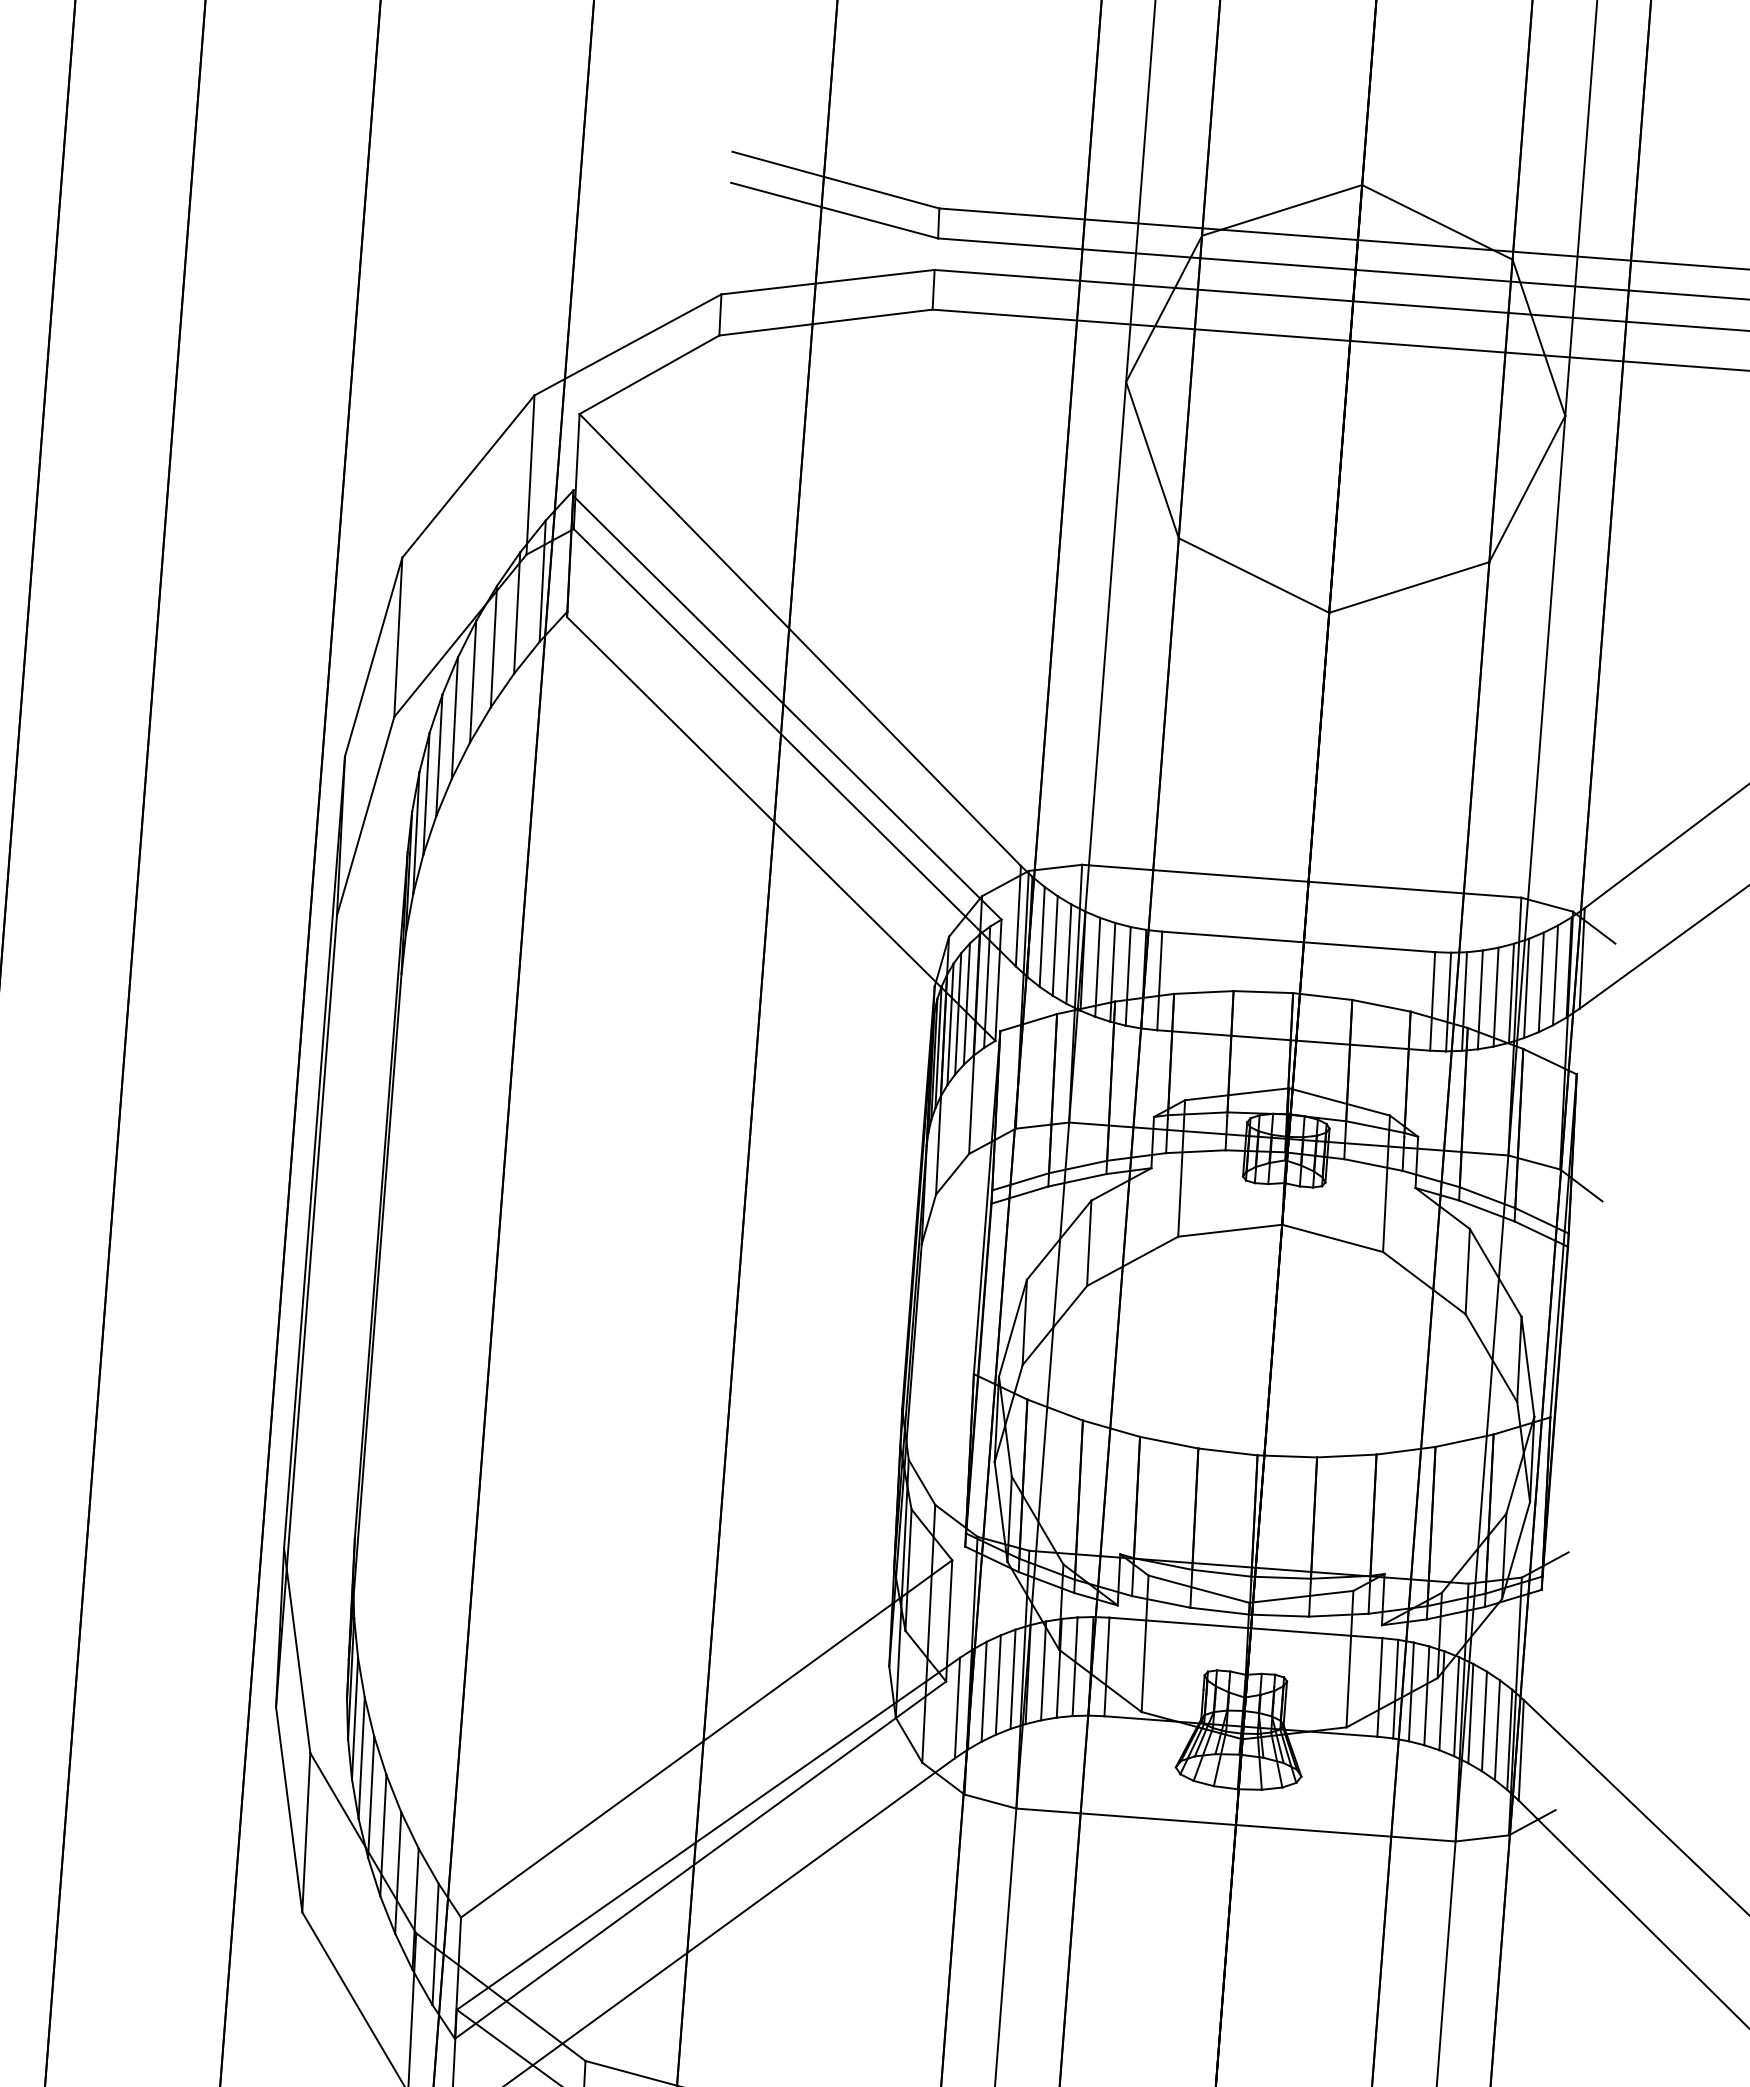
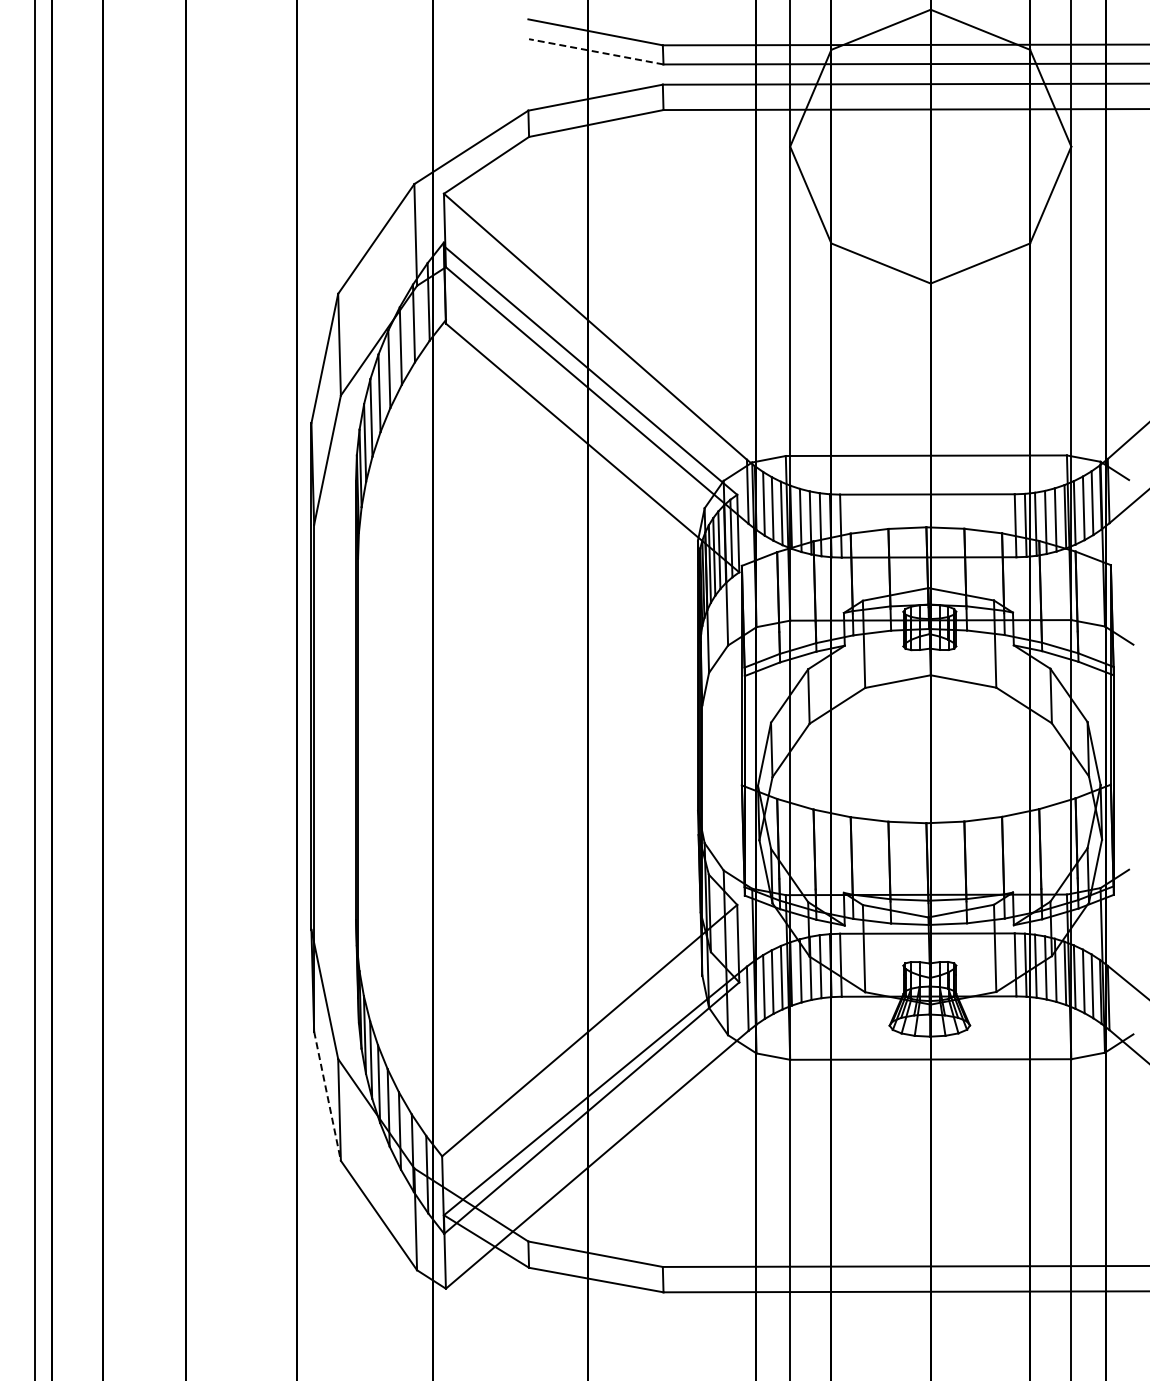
line: (833, 210) -> (595, 51), solid -> dashed
line: (289, 1810) -> (327, 1096), solid -> dashed

